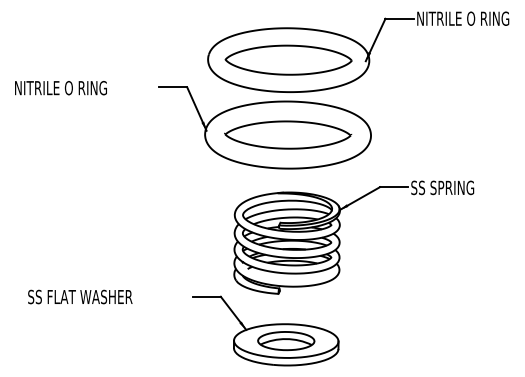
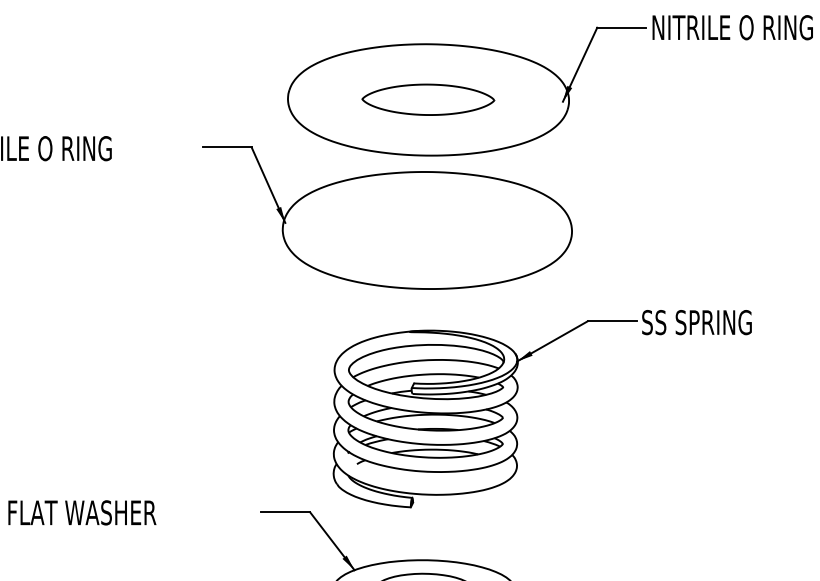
part: (288, 59) -> (428, 98), size x0.6
part: (288, 134) -> (428, 229), removed

